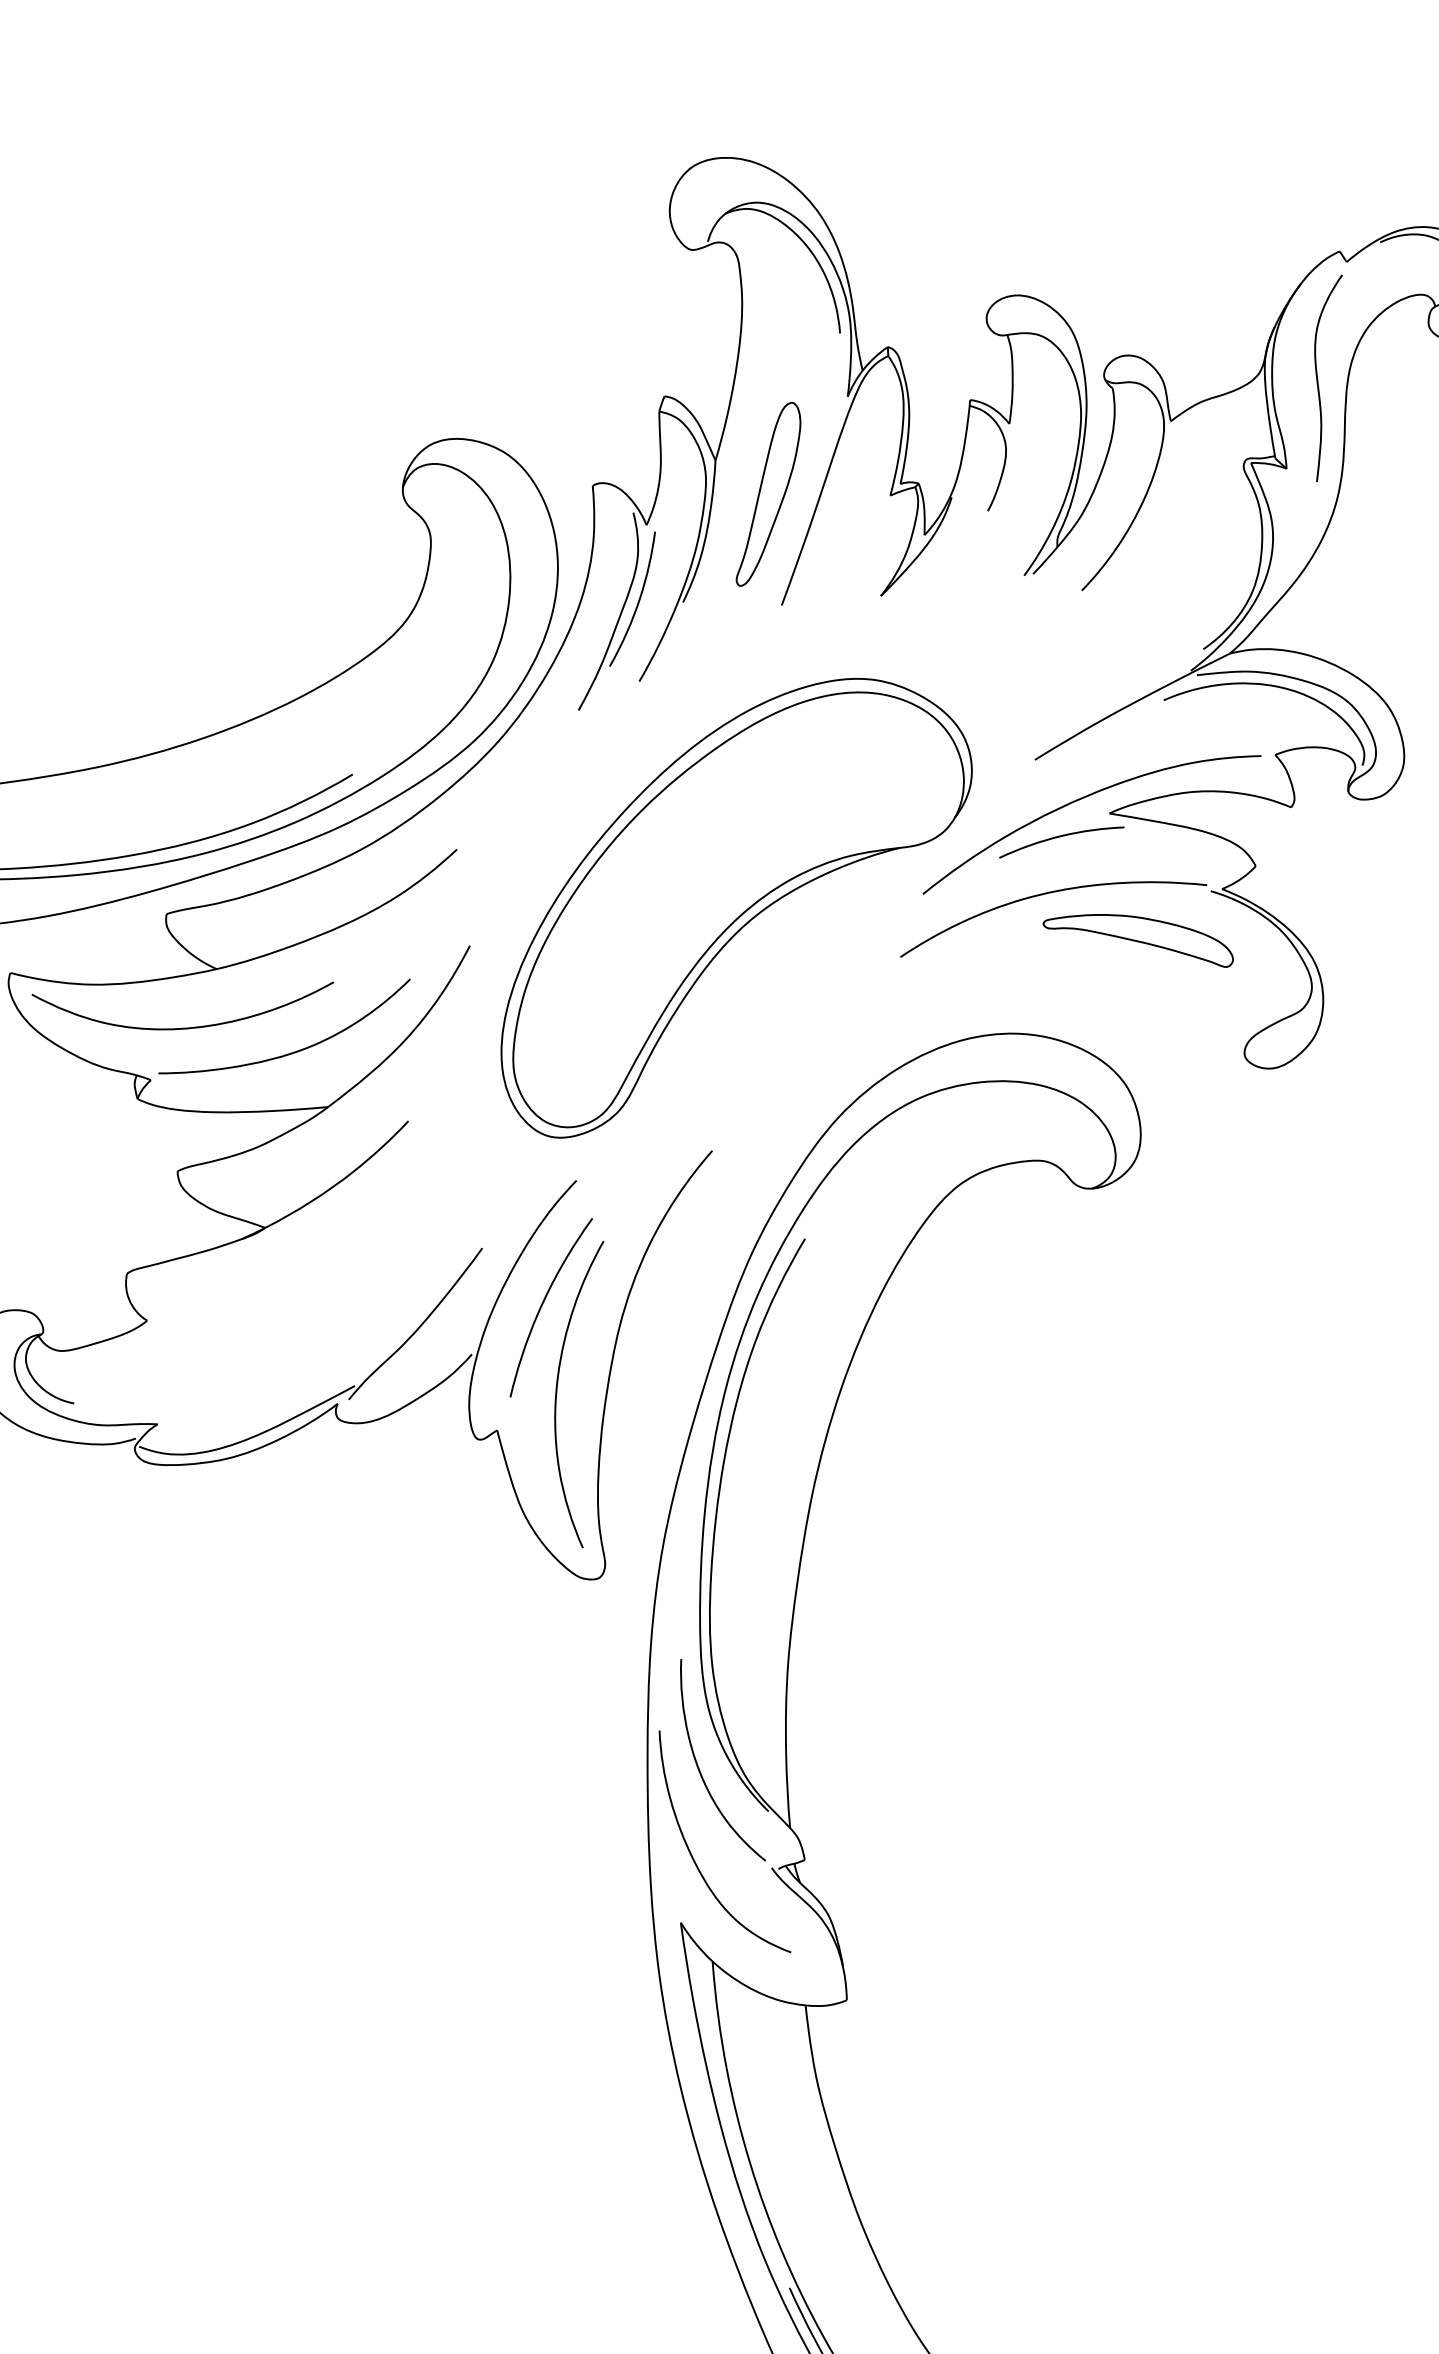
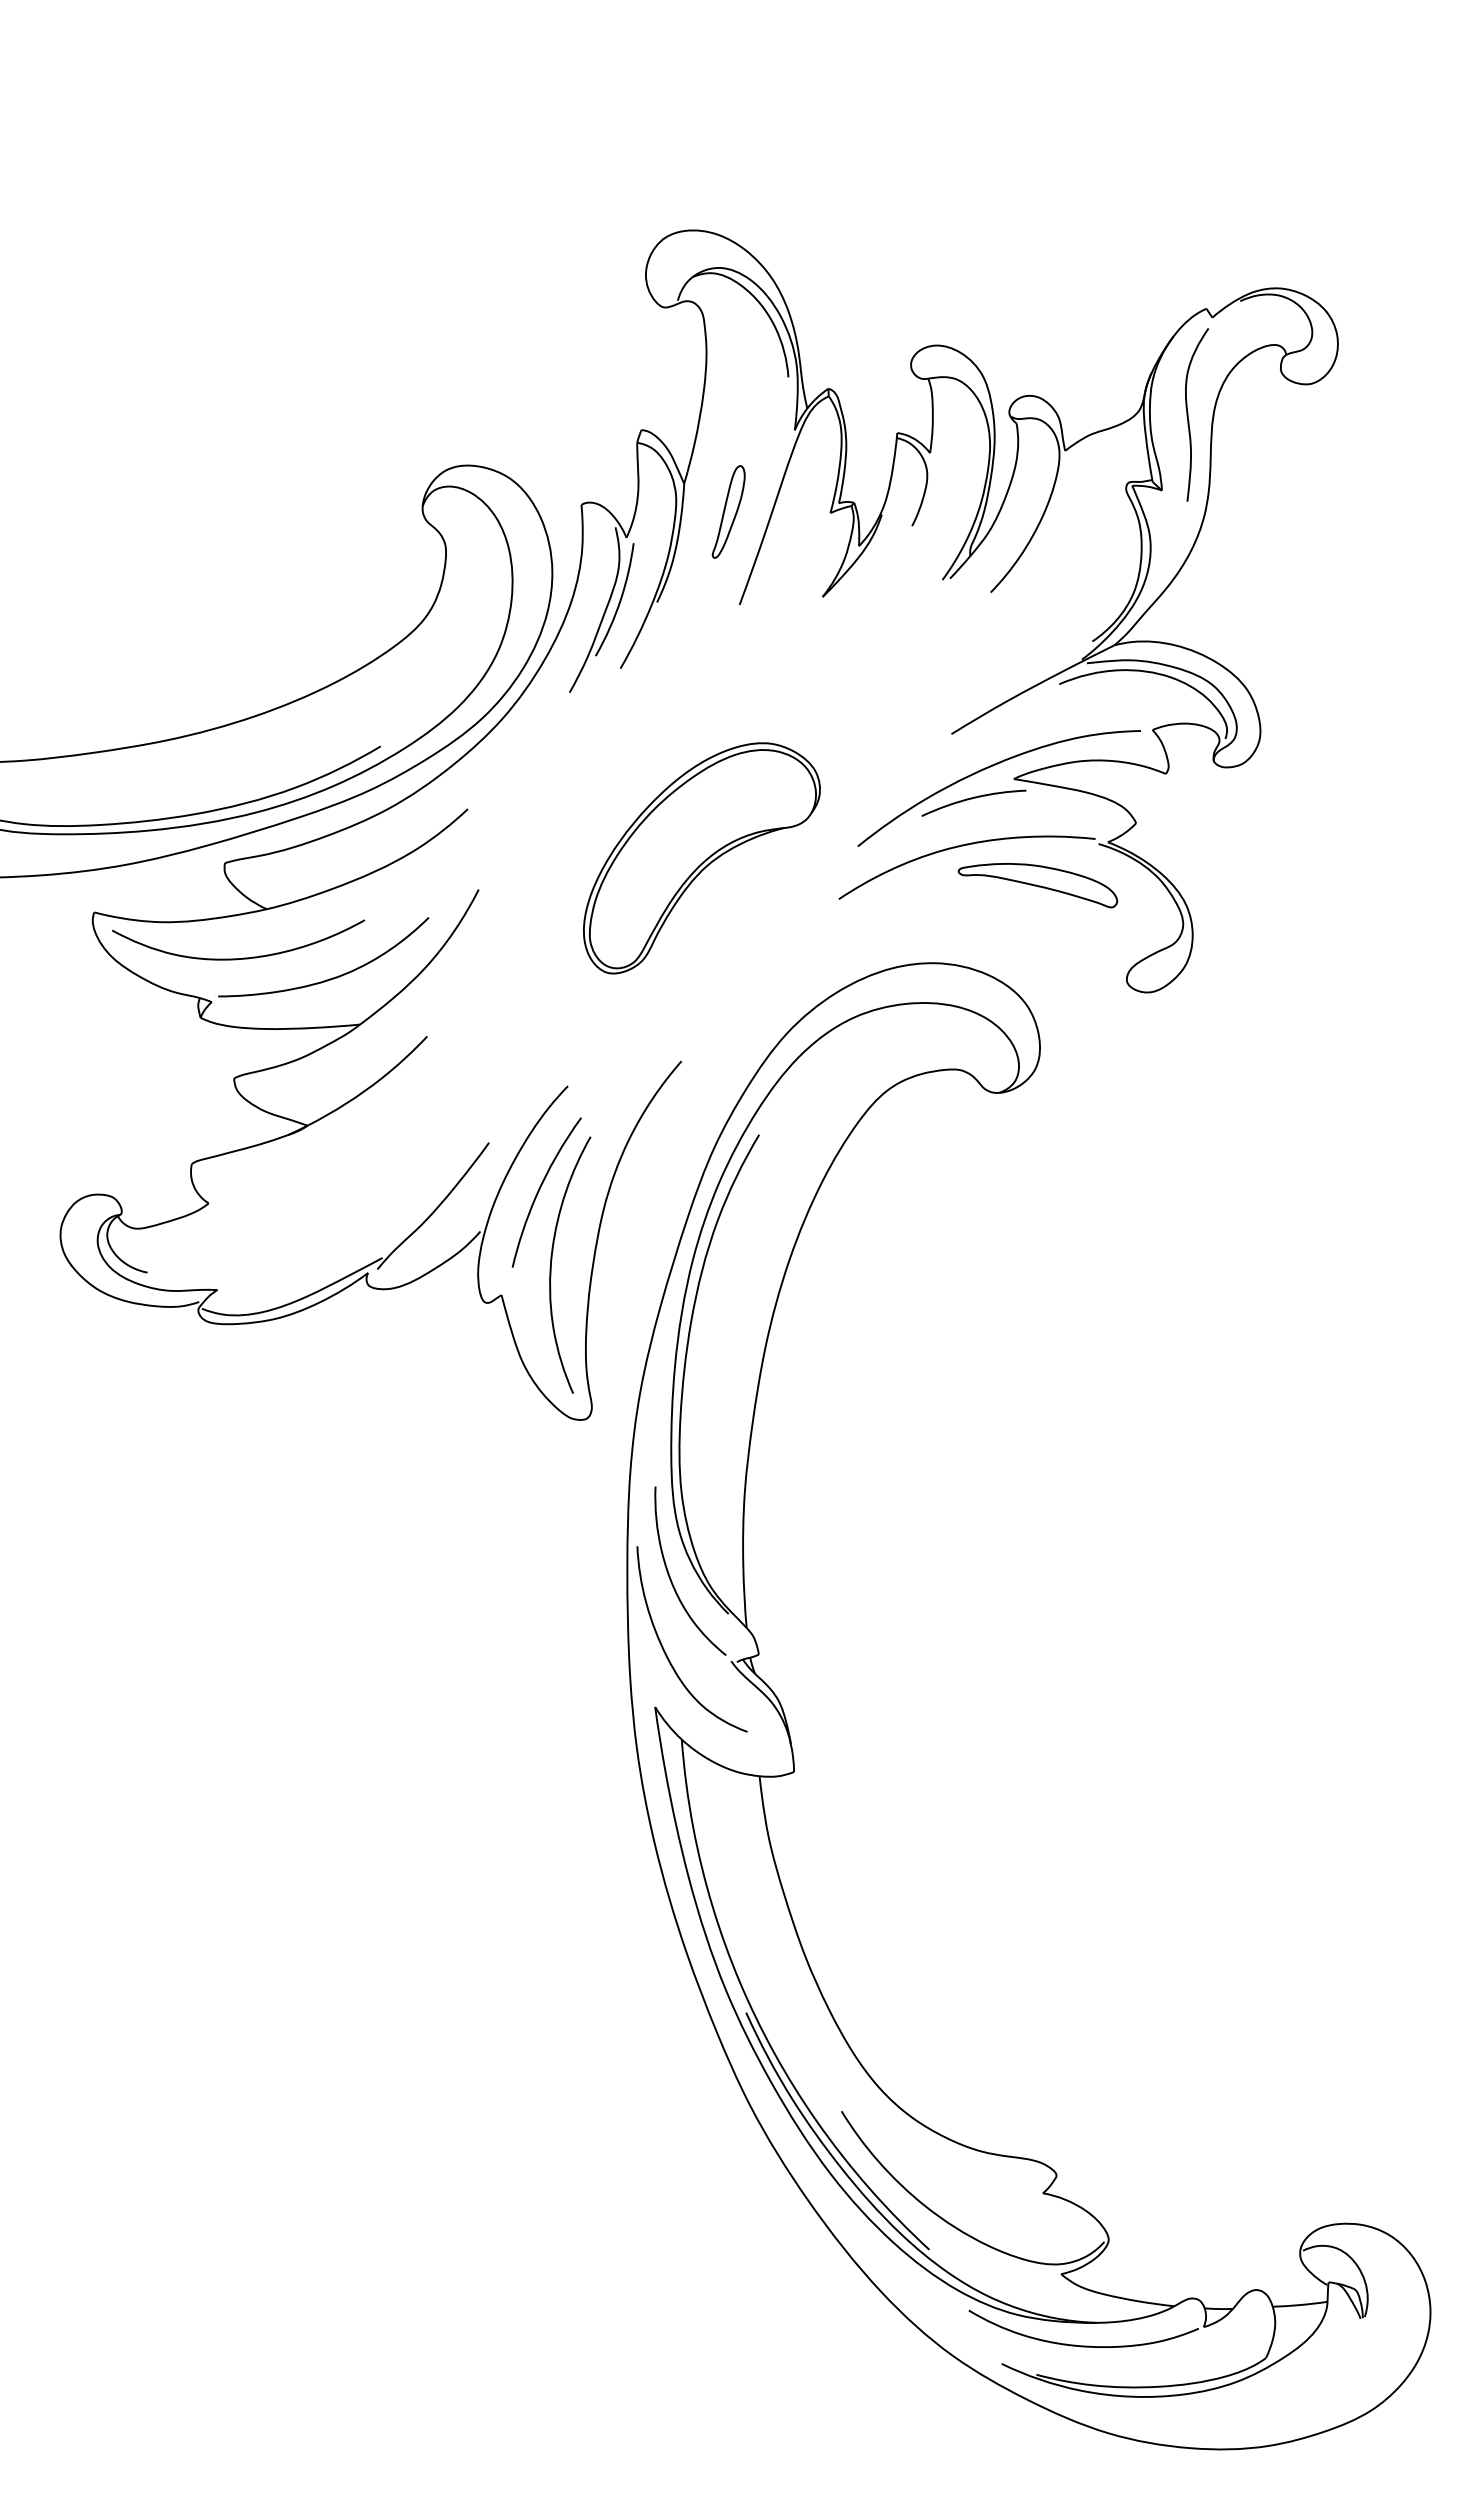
part: (768, 493) -> (728, 511), size x0.6
part: (736, 908) -> (701, 858), size x0.6

